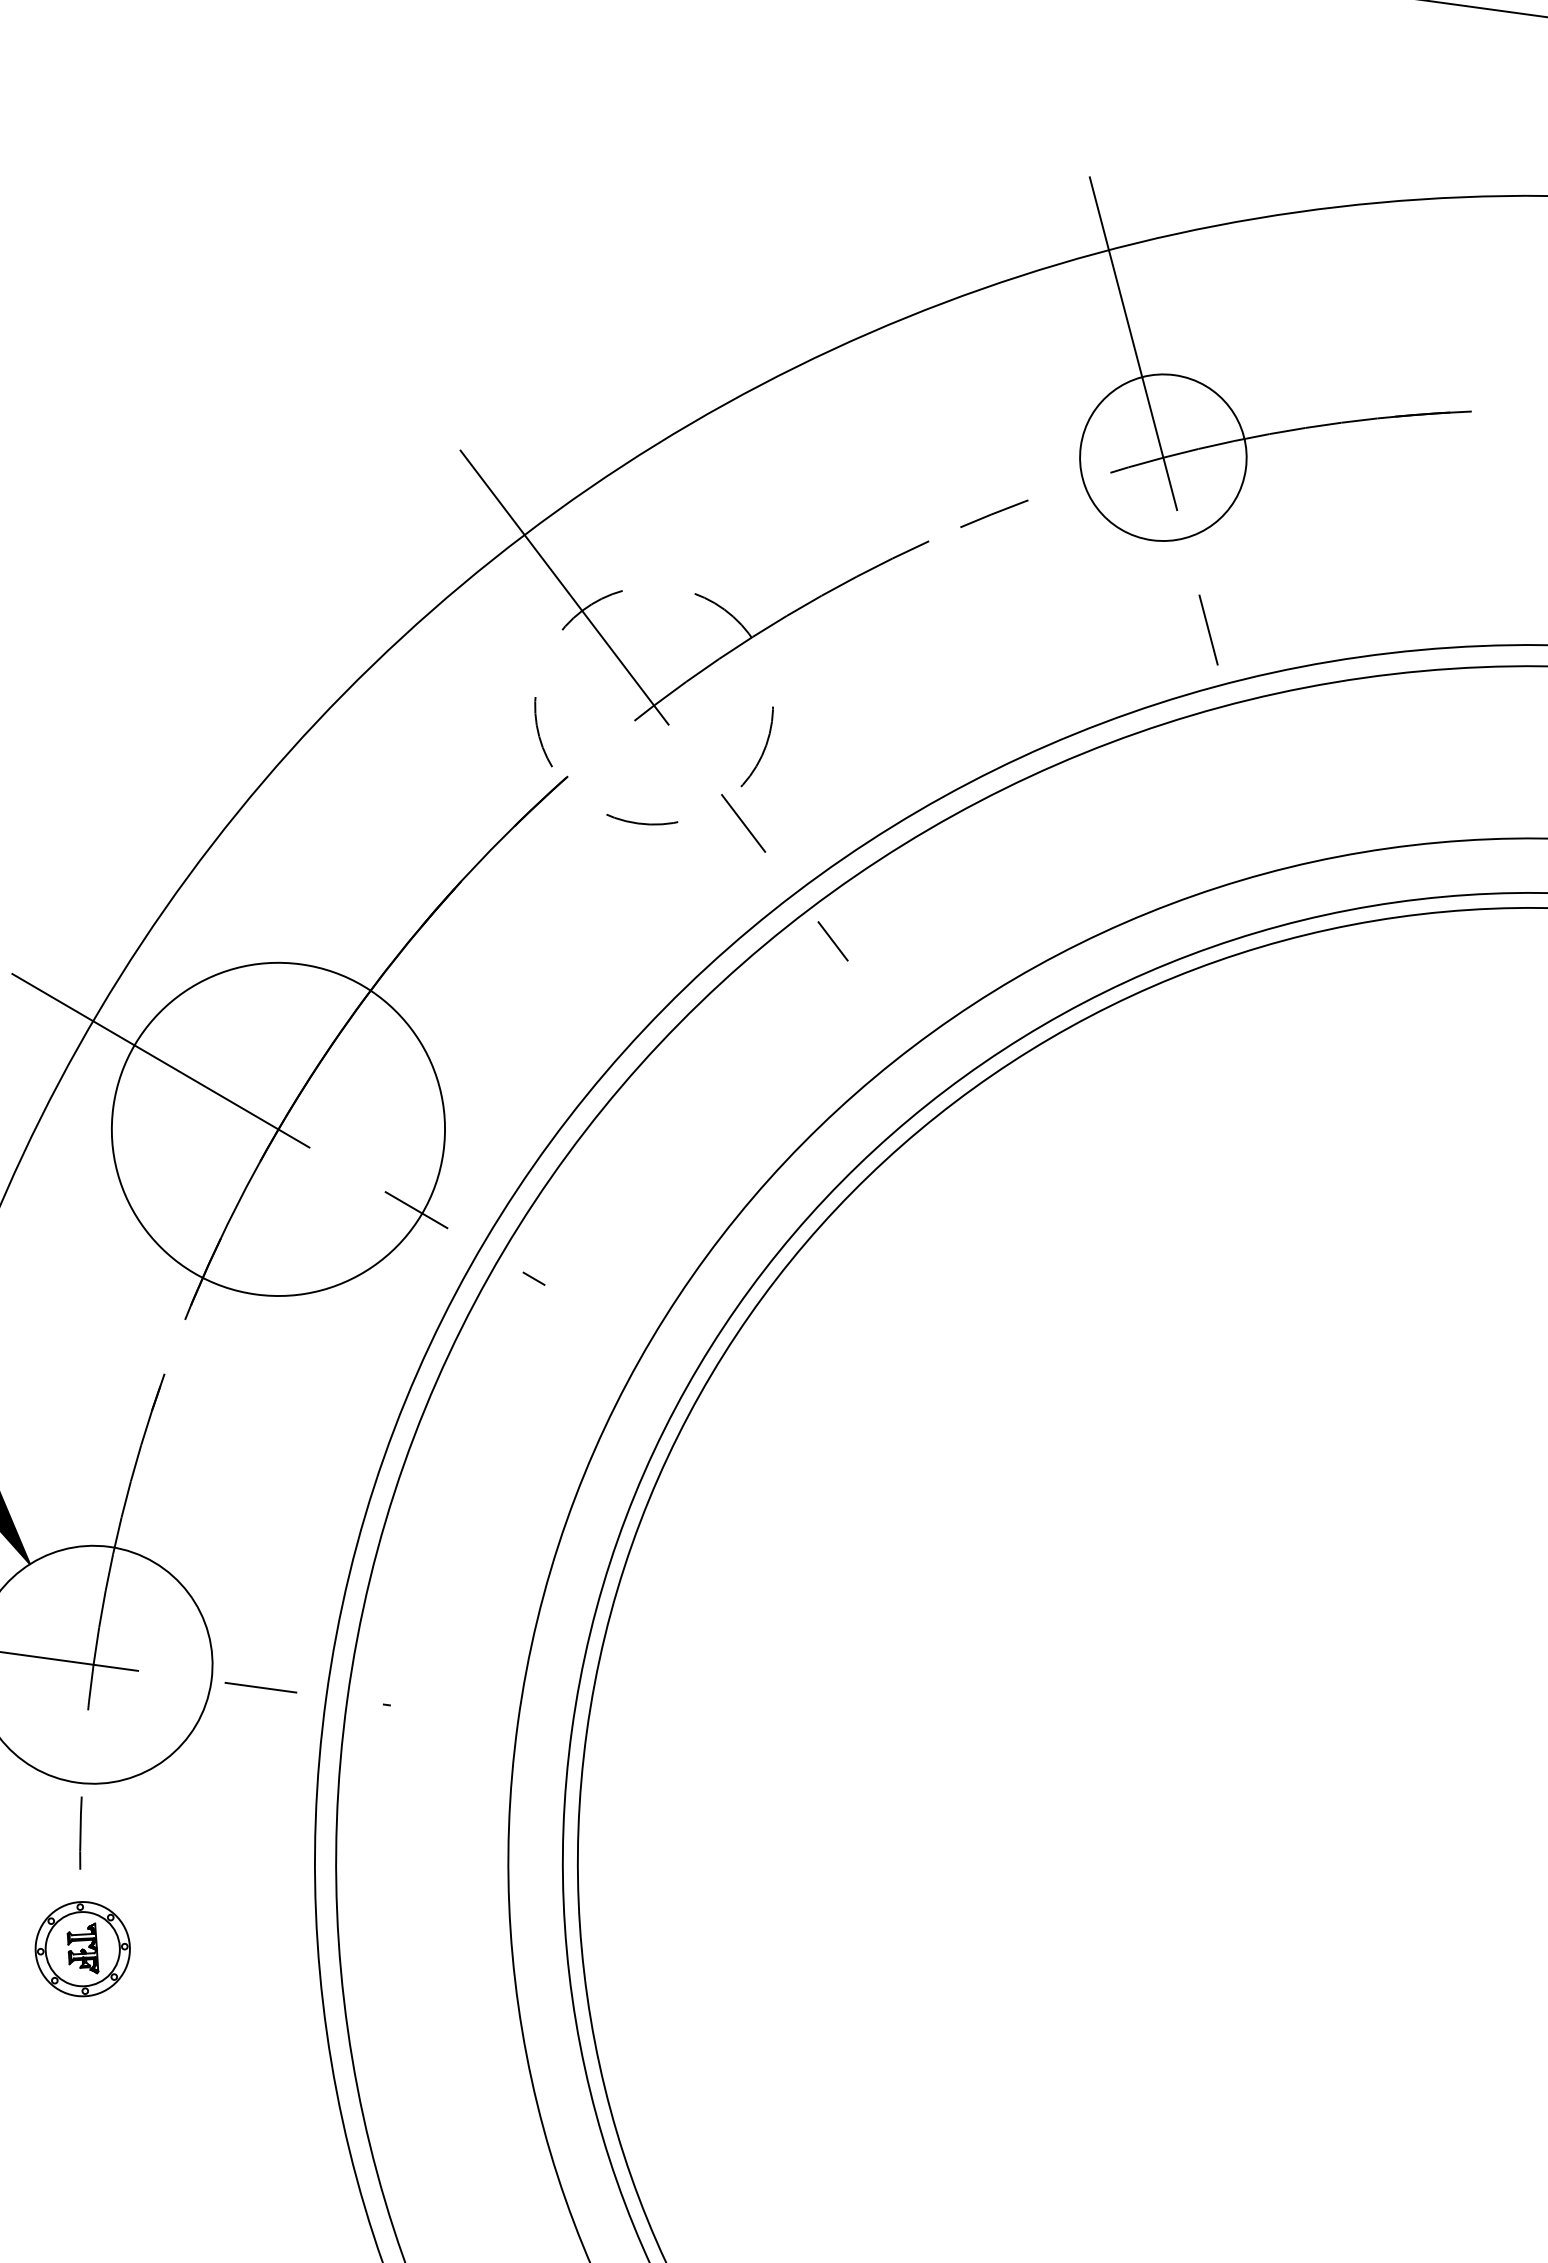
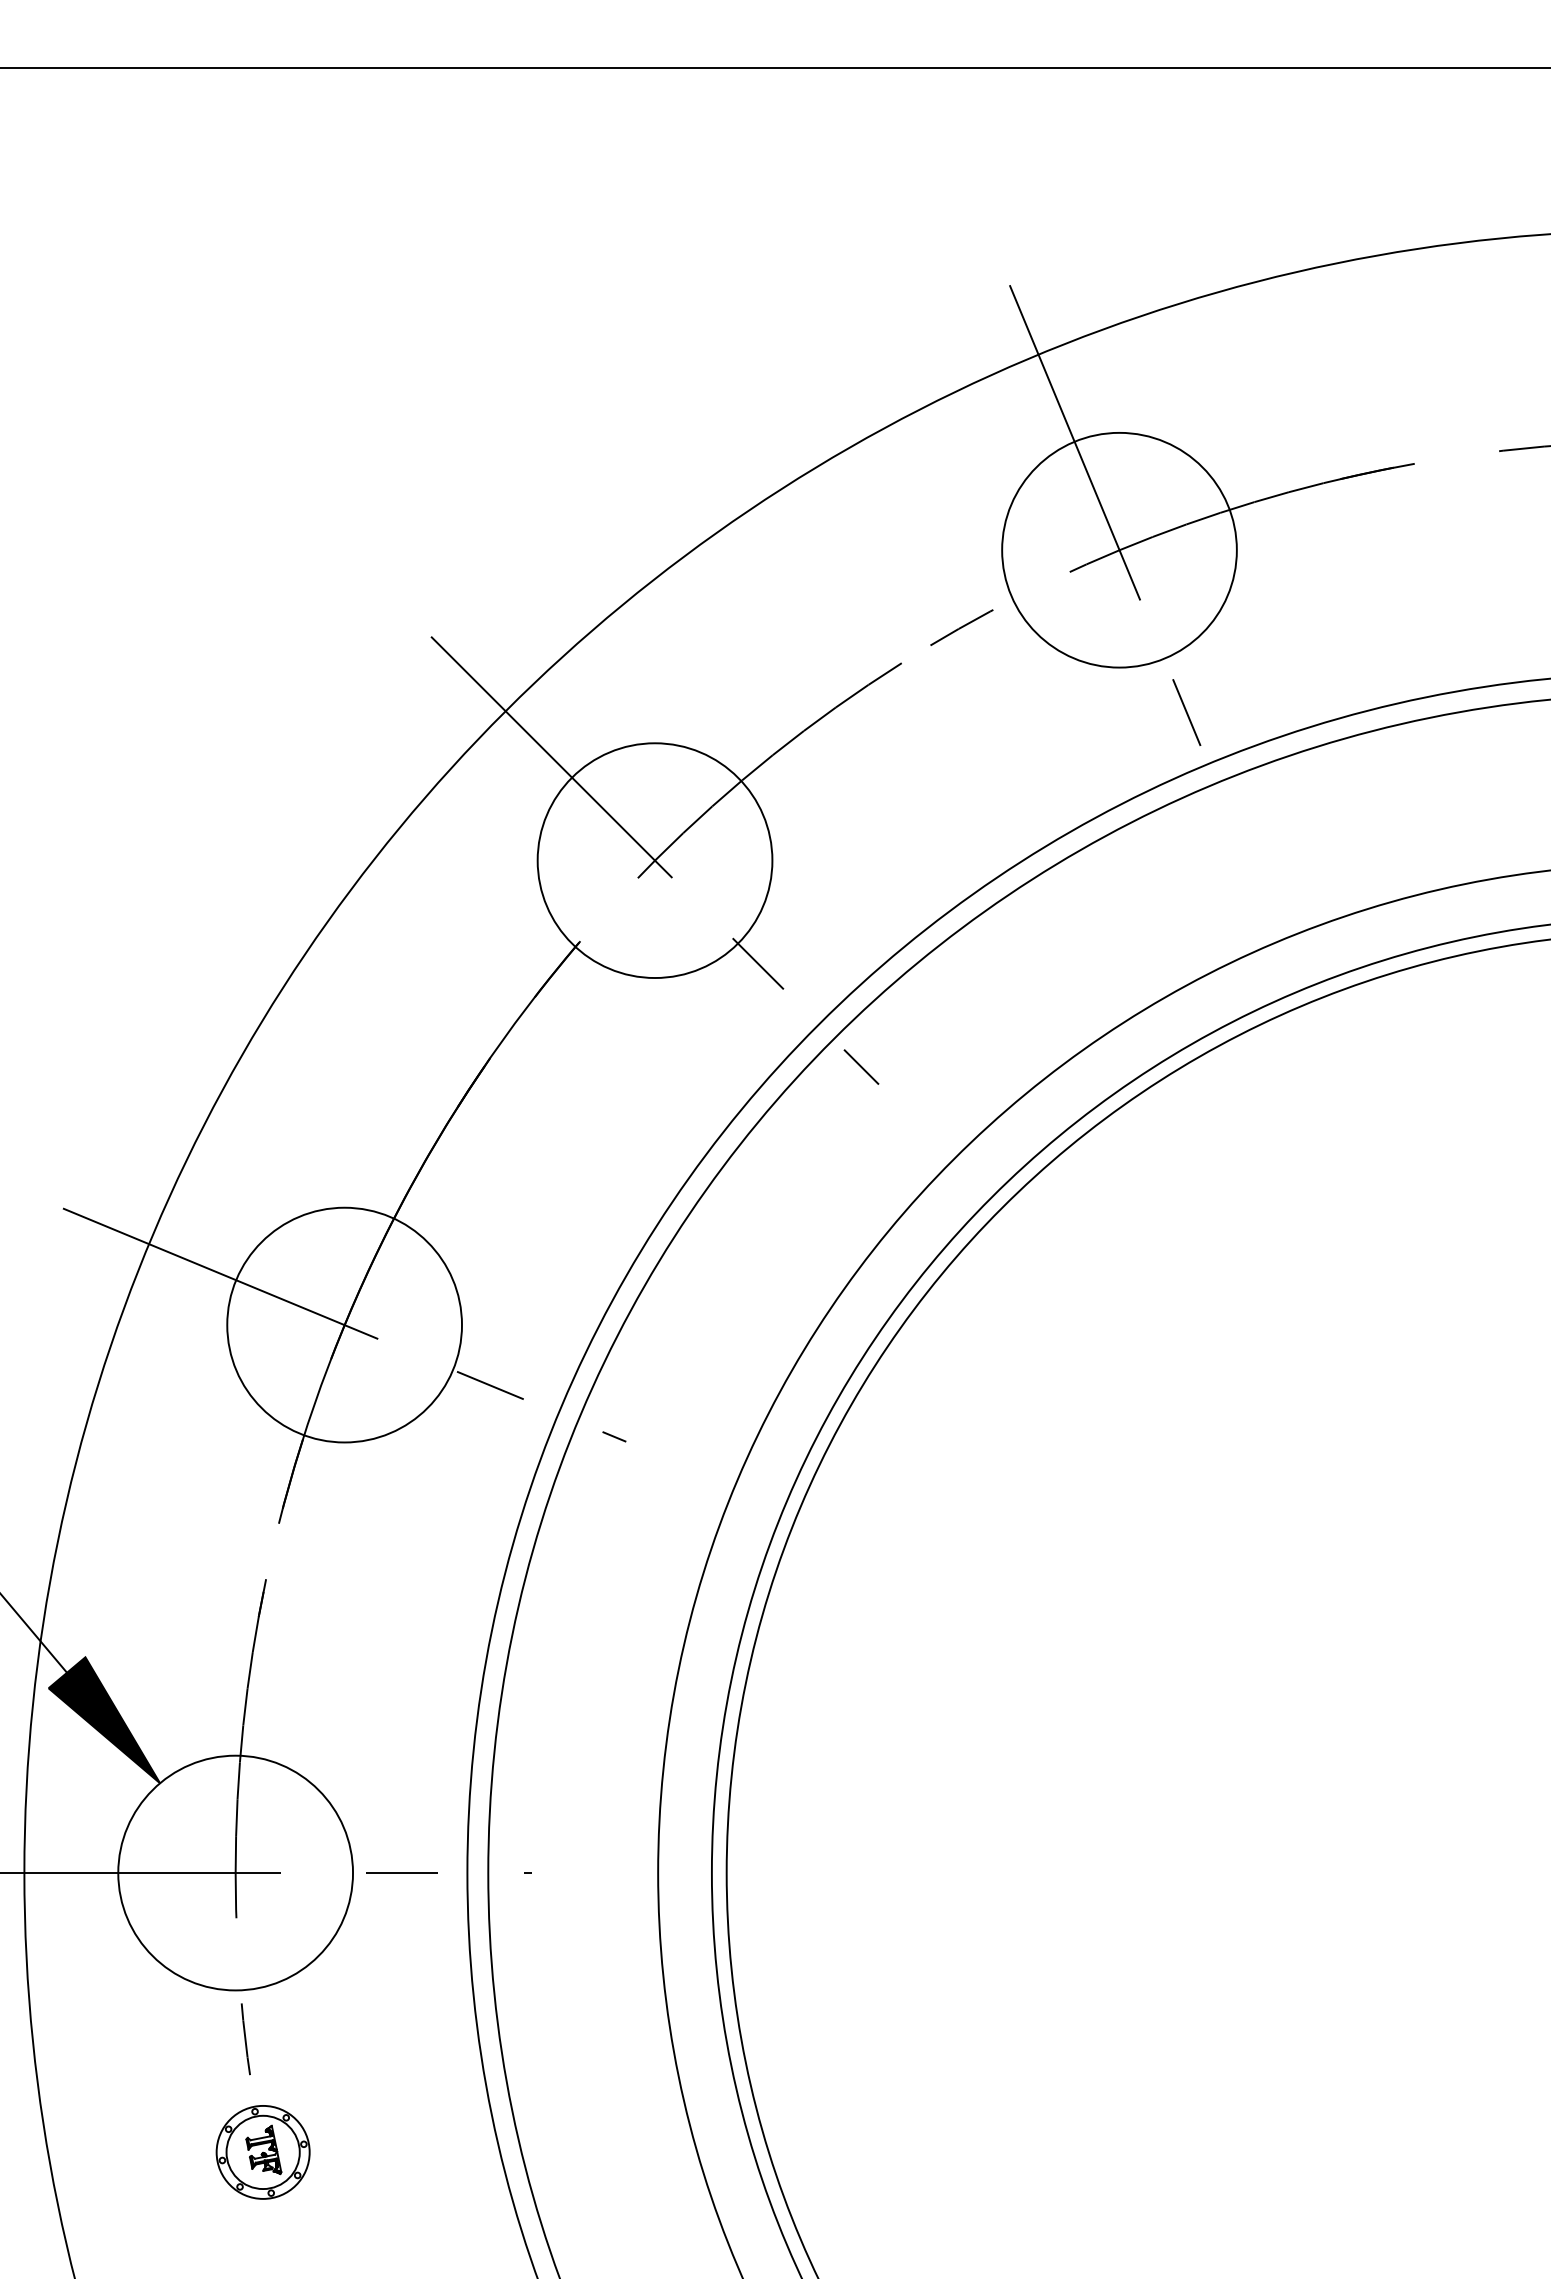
circle: (1163, 456) -> (1119, 549), size x1.43
circle: (653, 705) -> (654, 860), dashed -> solid
circle: (278, 1128) -> (344, 1324), size x0.71

